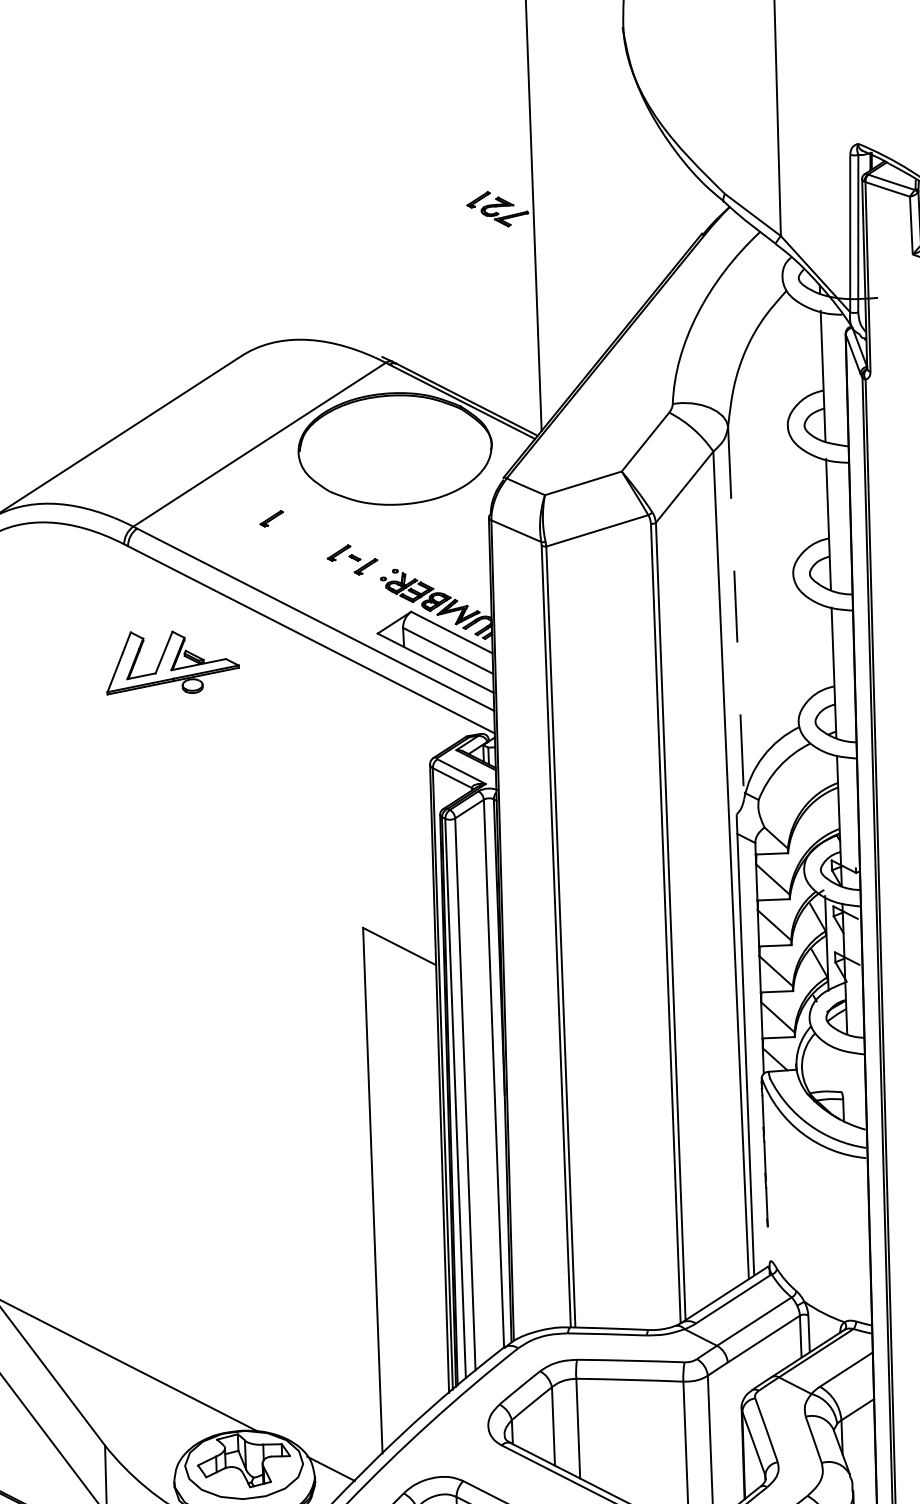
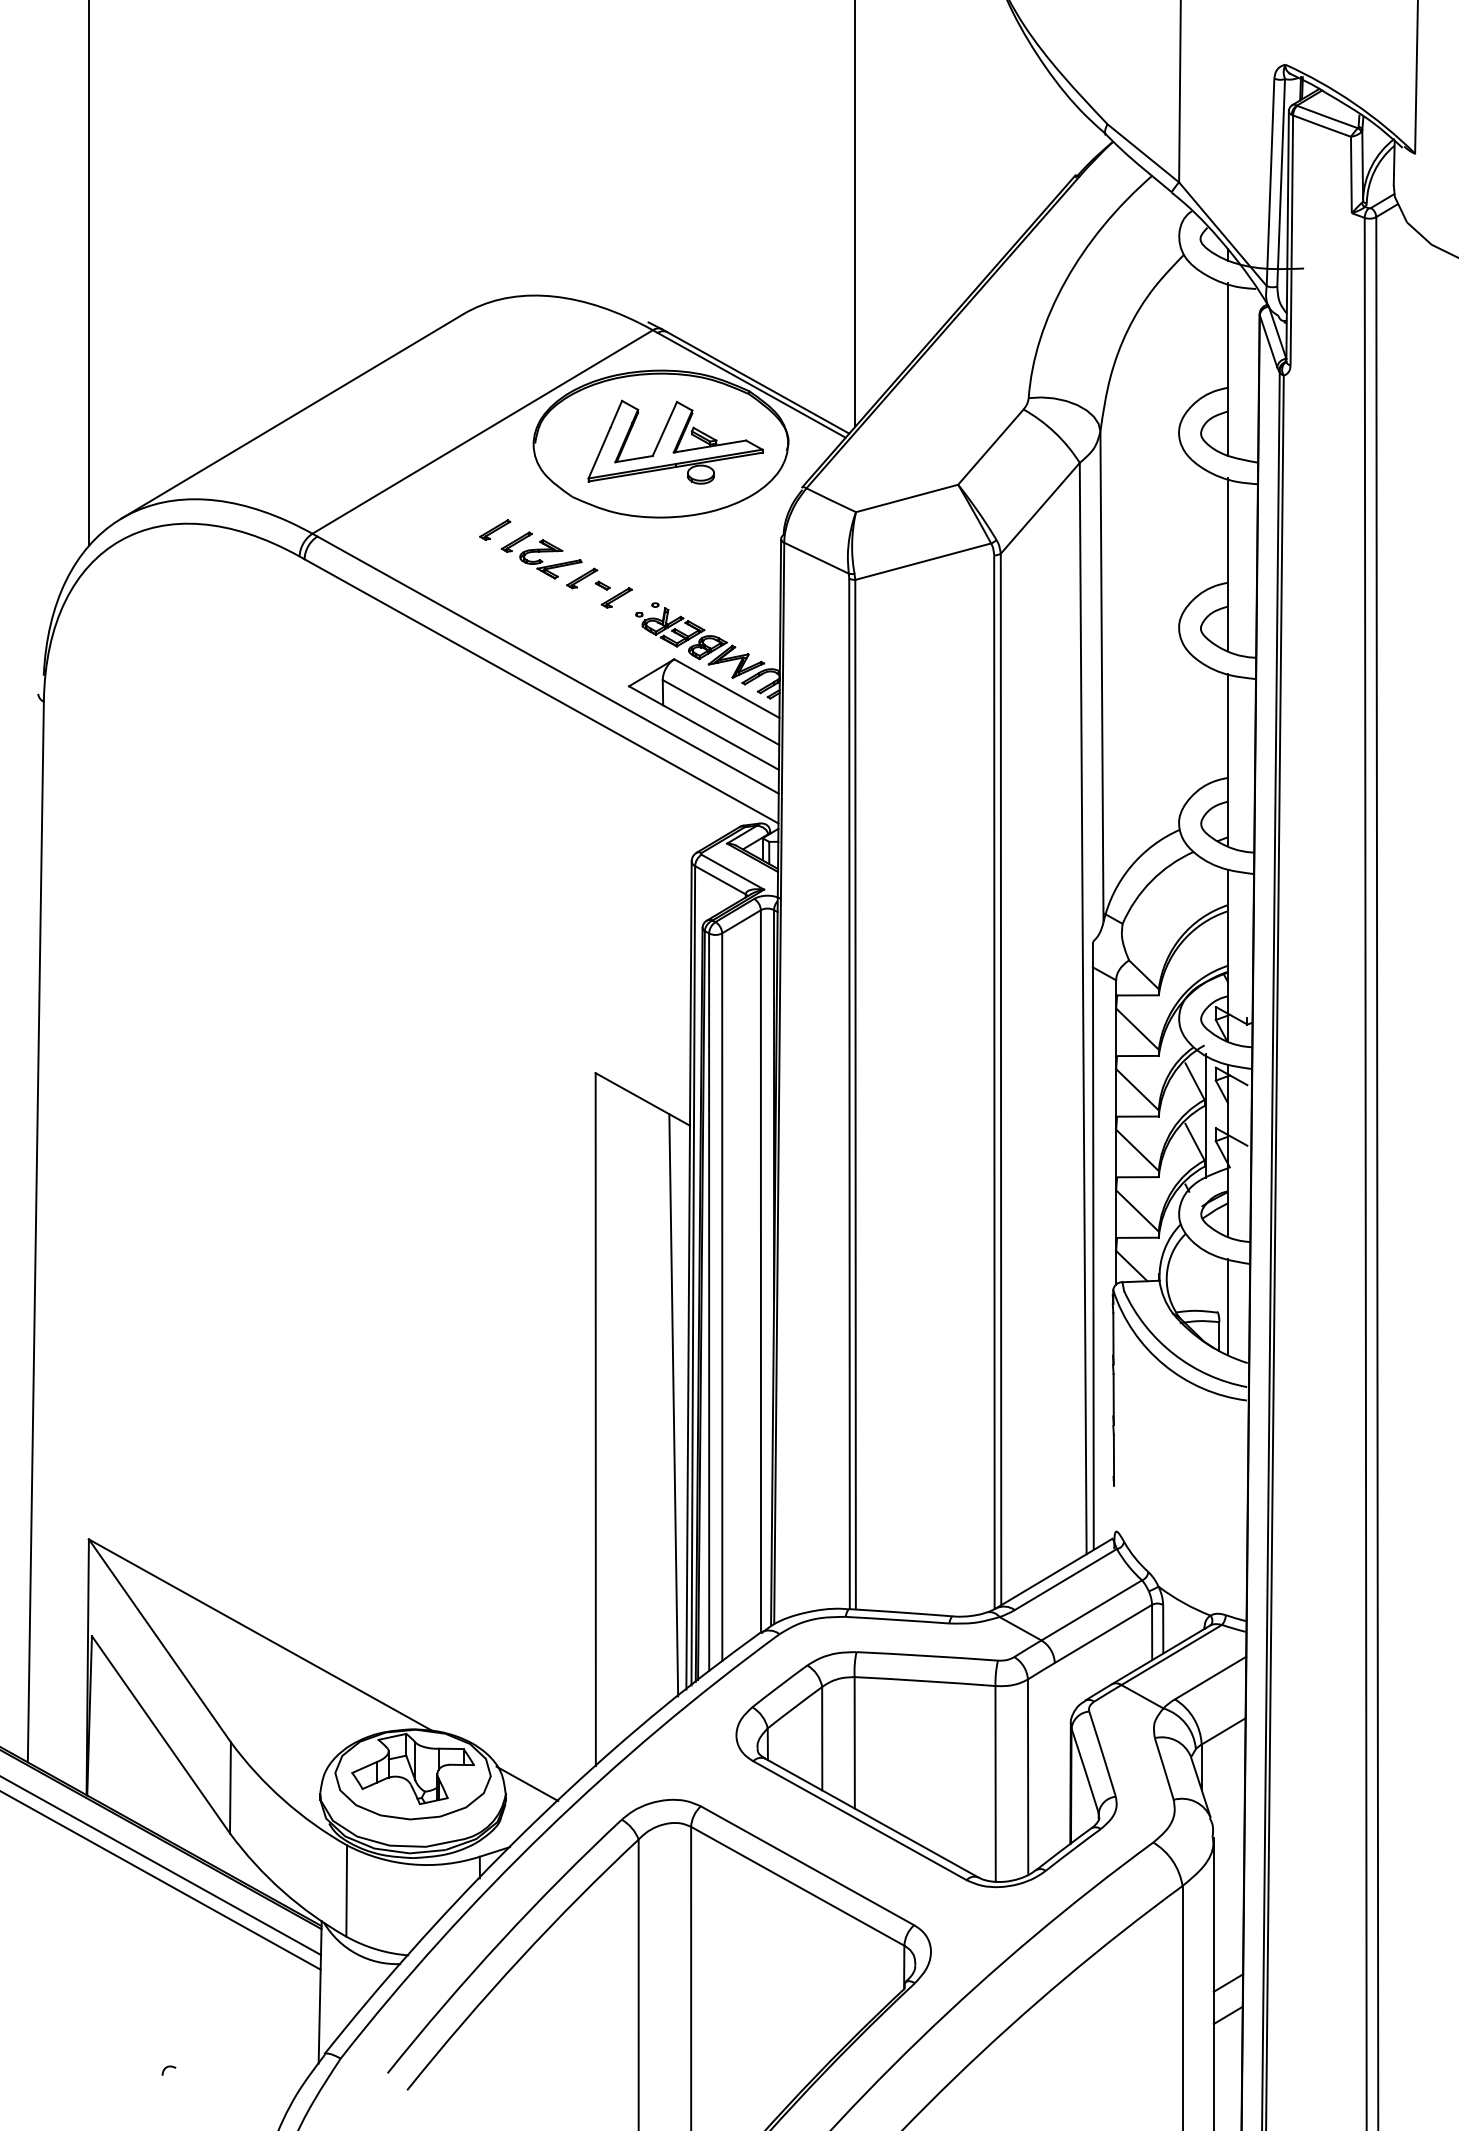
part: (497, 209) -> (541, 555), moved
line: (735, 612) -> (1101, 676), dashed -> solid
part: (172, 661) -> (675, 441), moved
line: (848, 1088) -> (1227, 1307), added
line: (431, 1177) -> (673, 1405), added

